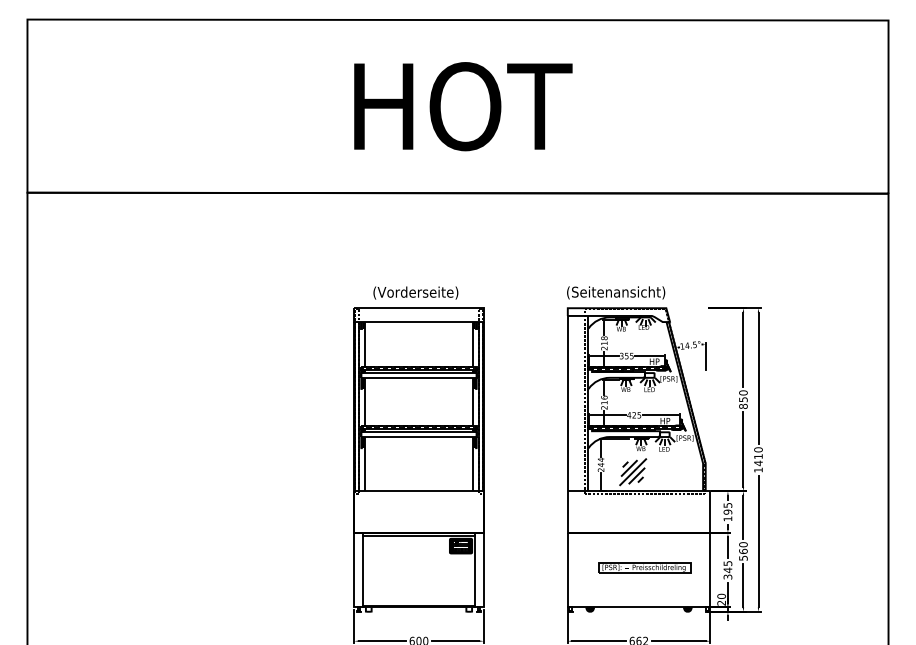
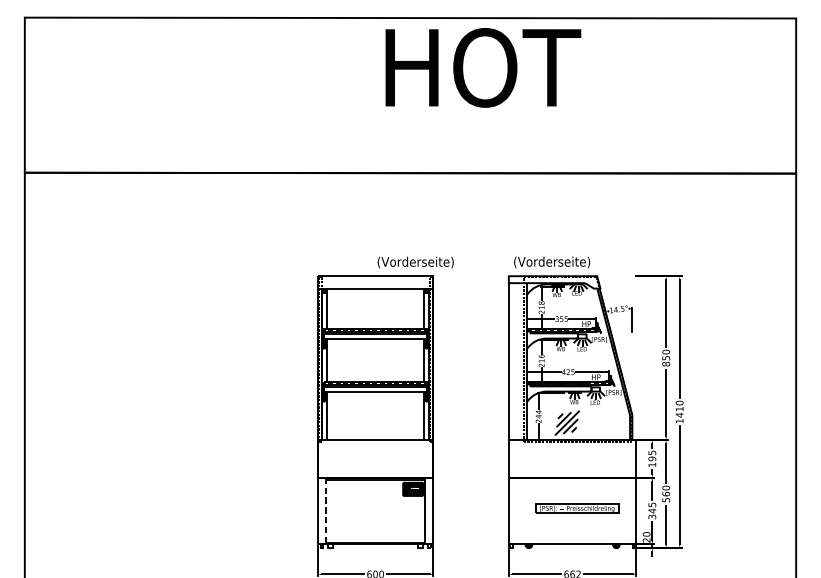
text: (463, 106) -> (483, 67), moved
text: (415, 292) -> (415, 262), moved
text: (616, 292) -> (552, 262), (Seitenansicht) -> (Vorderseite)
line: (363, 570) -> (325, 511), solid -> dashed

